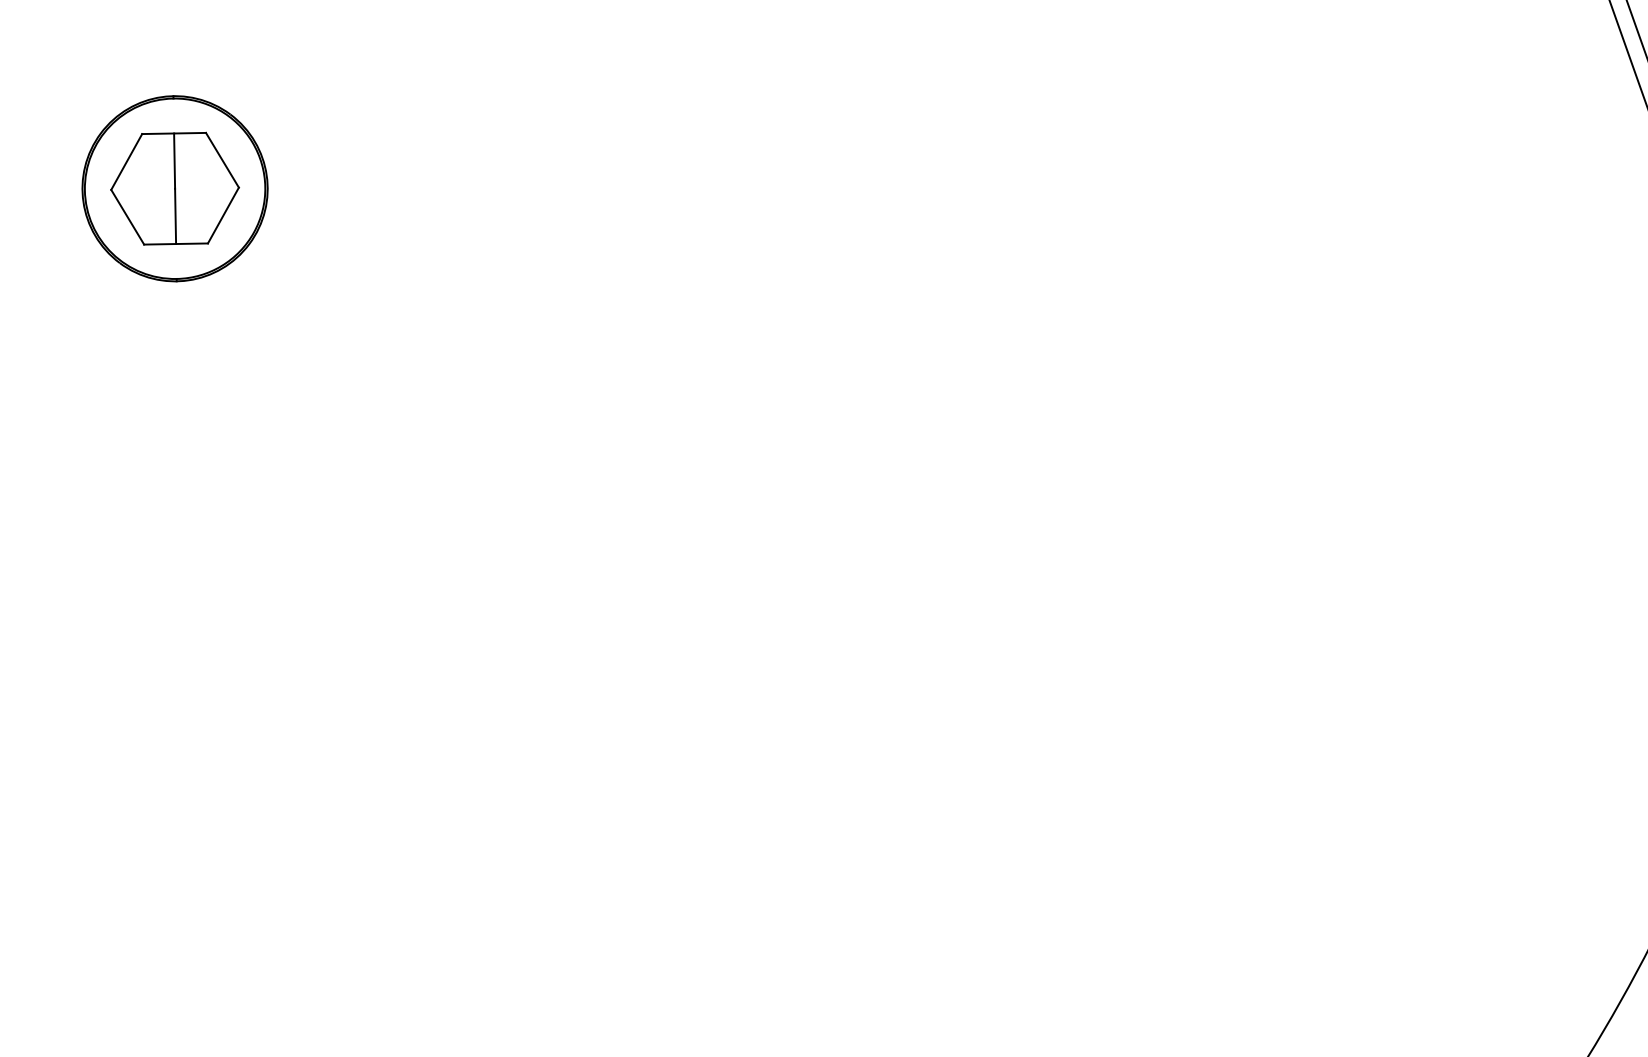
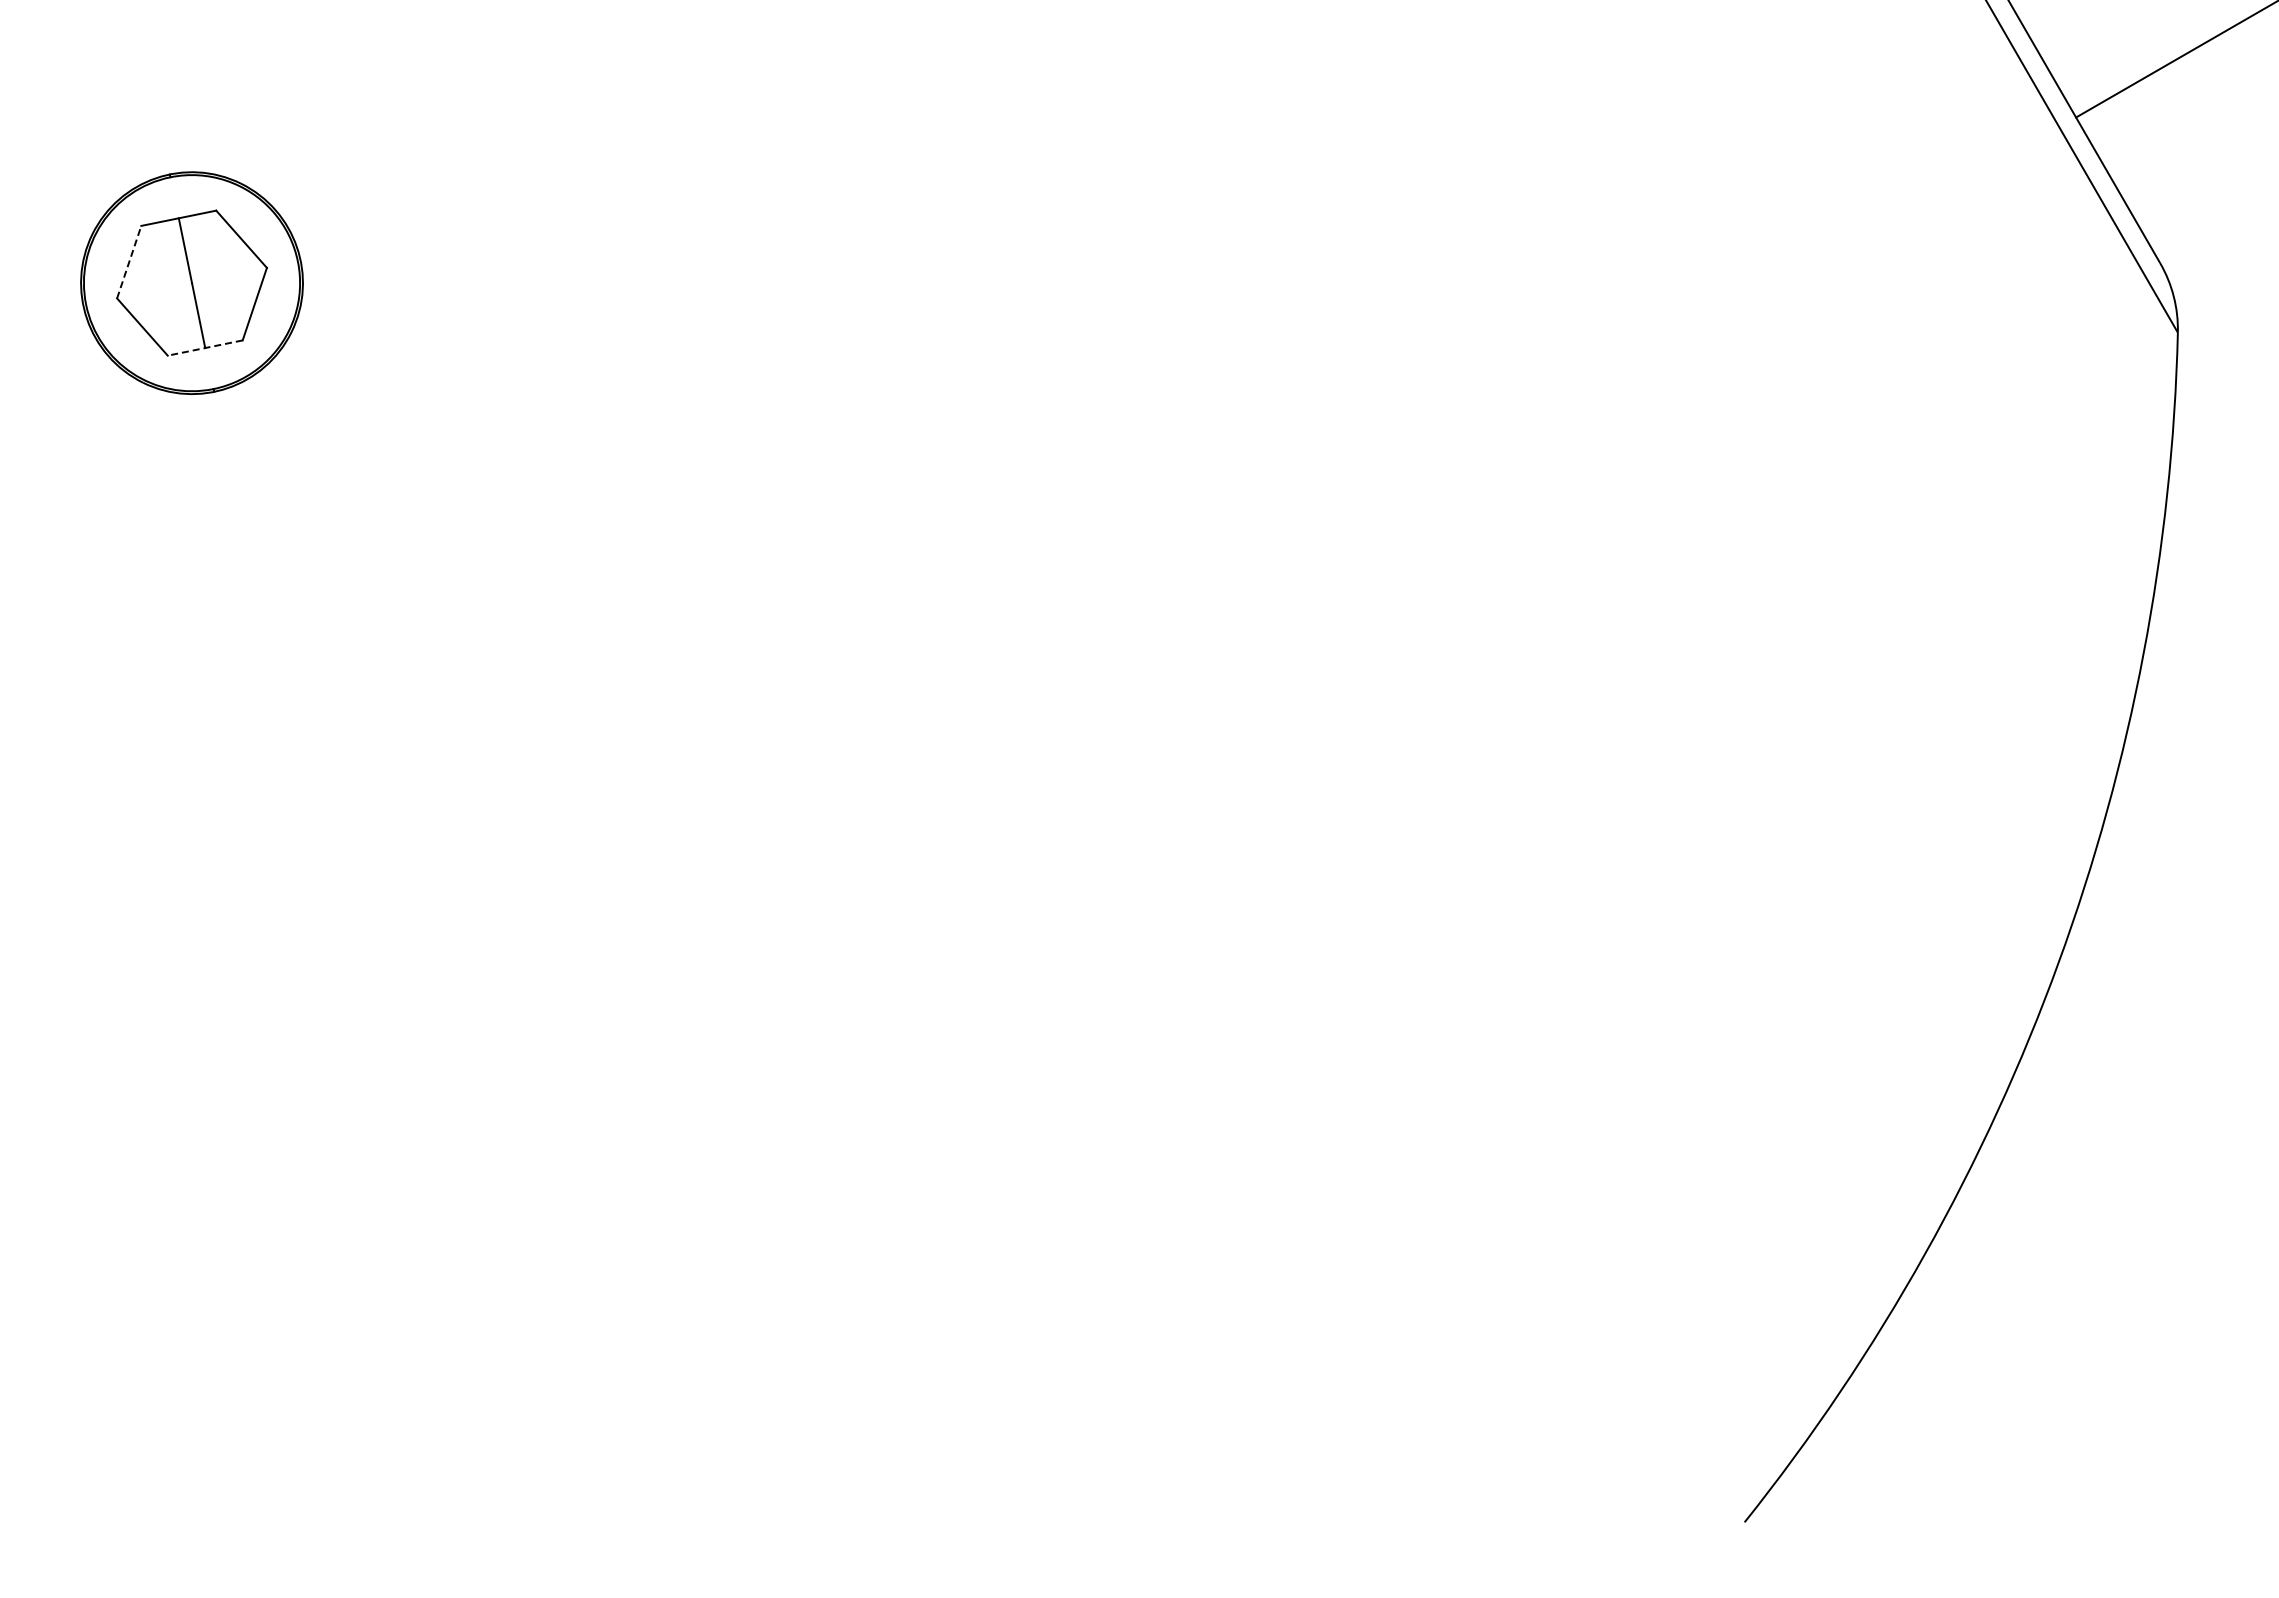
line: (127, 161) -> (129, 261), solid -> dashed
line: (175, 244) -> (204, 348), solid -> dashed

